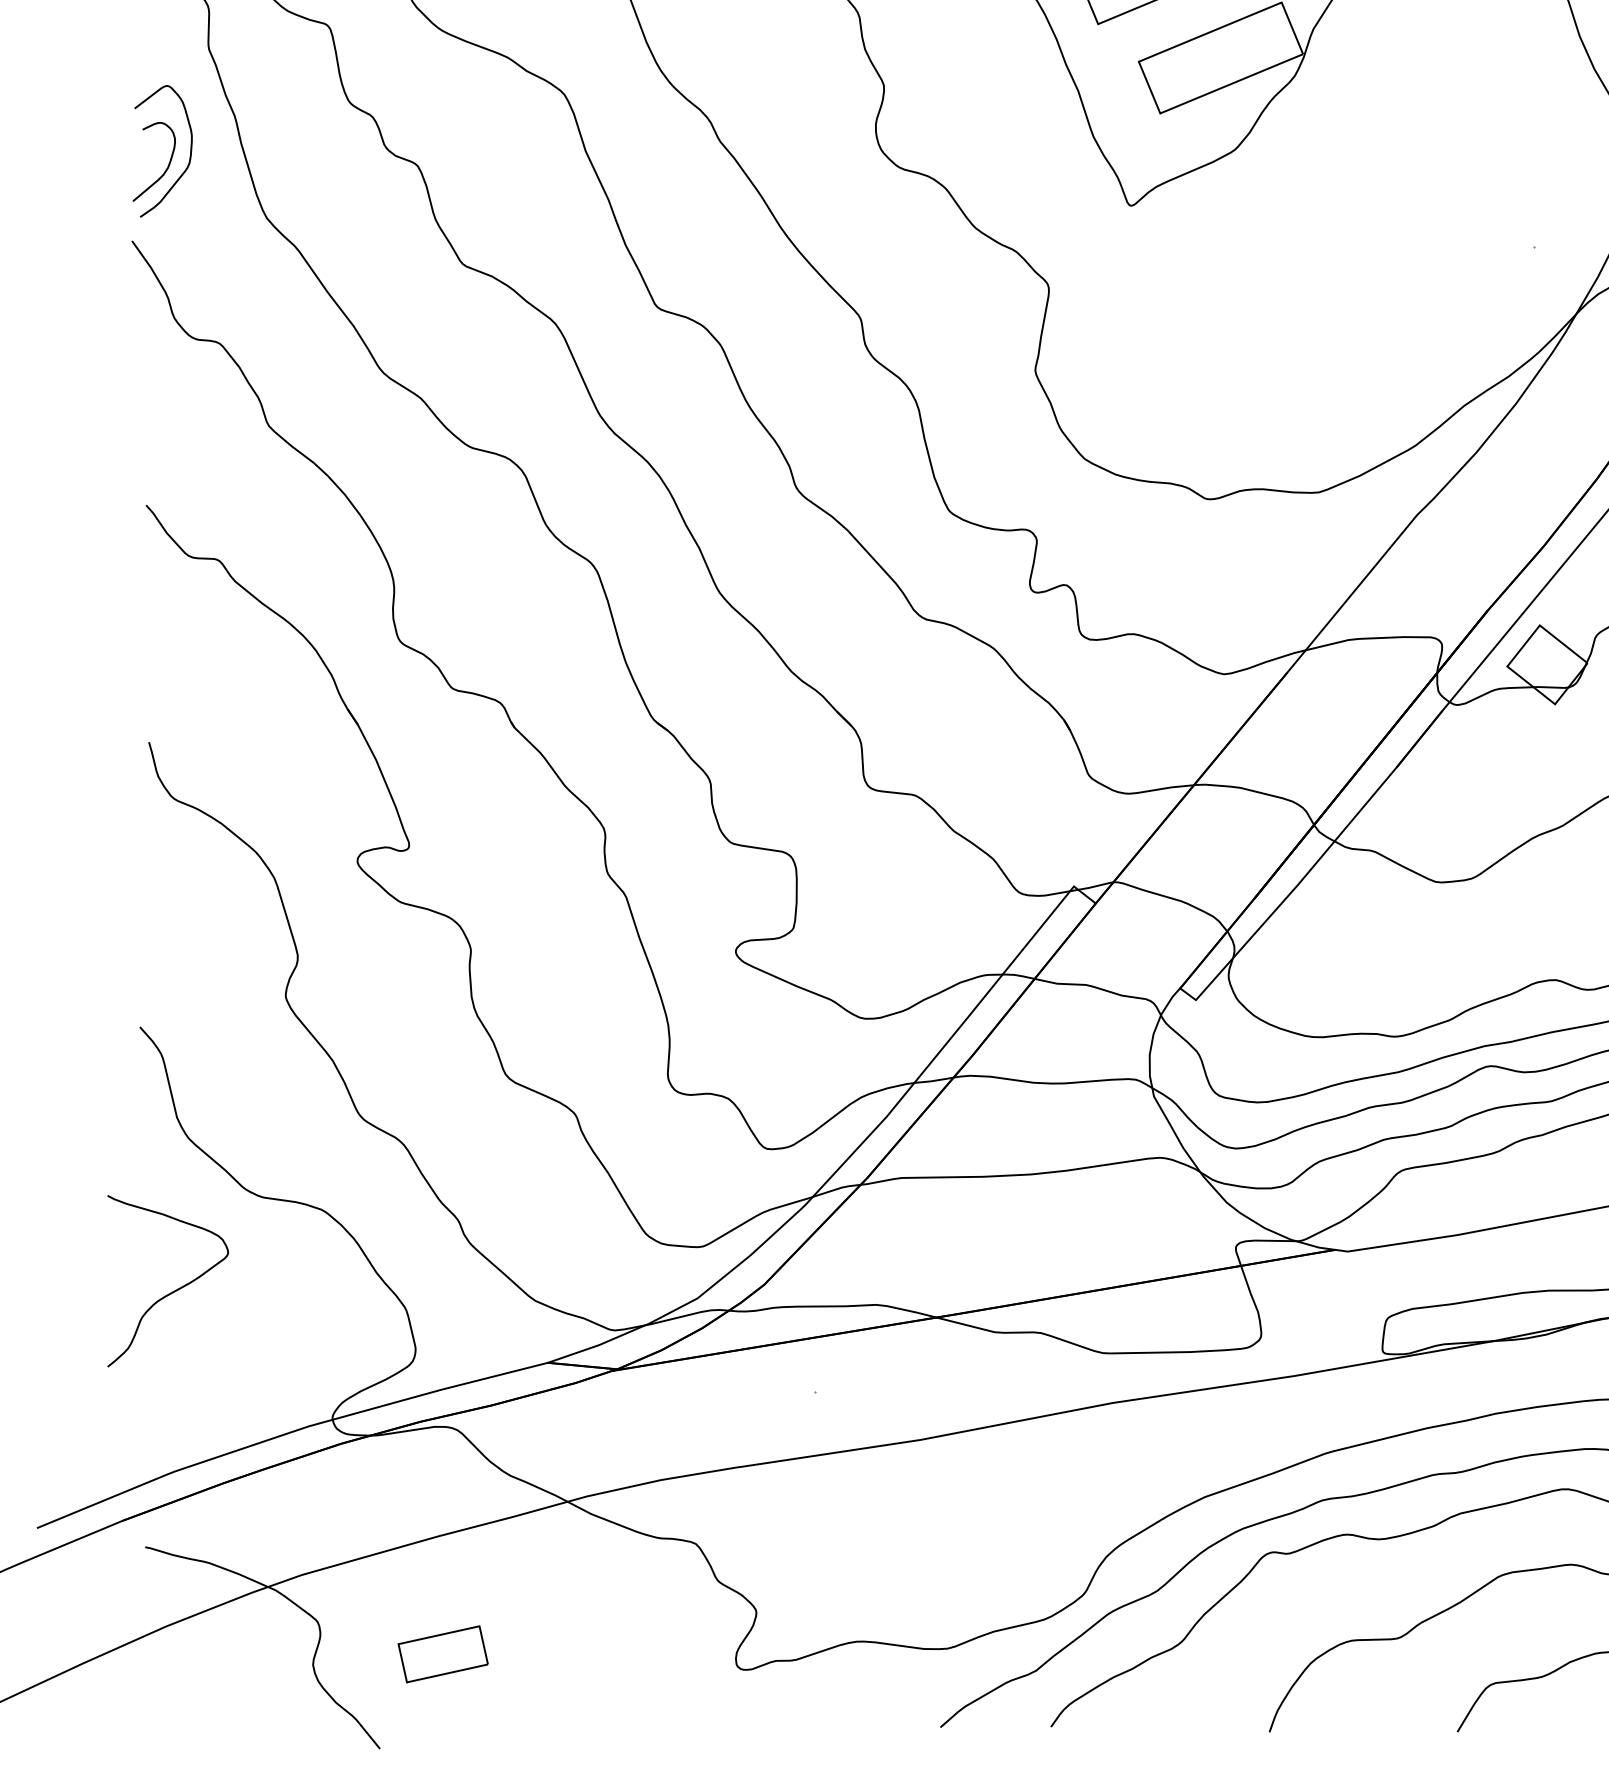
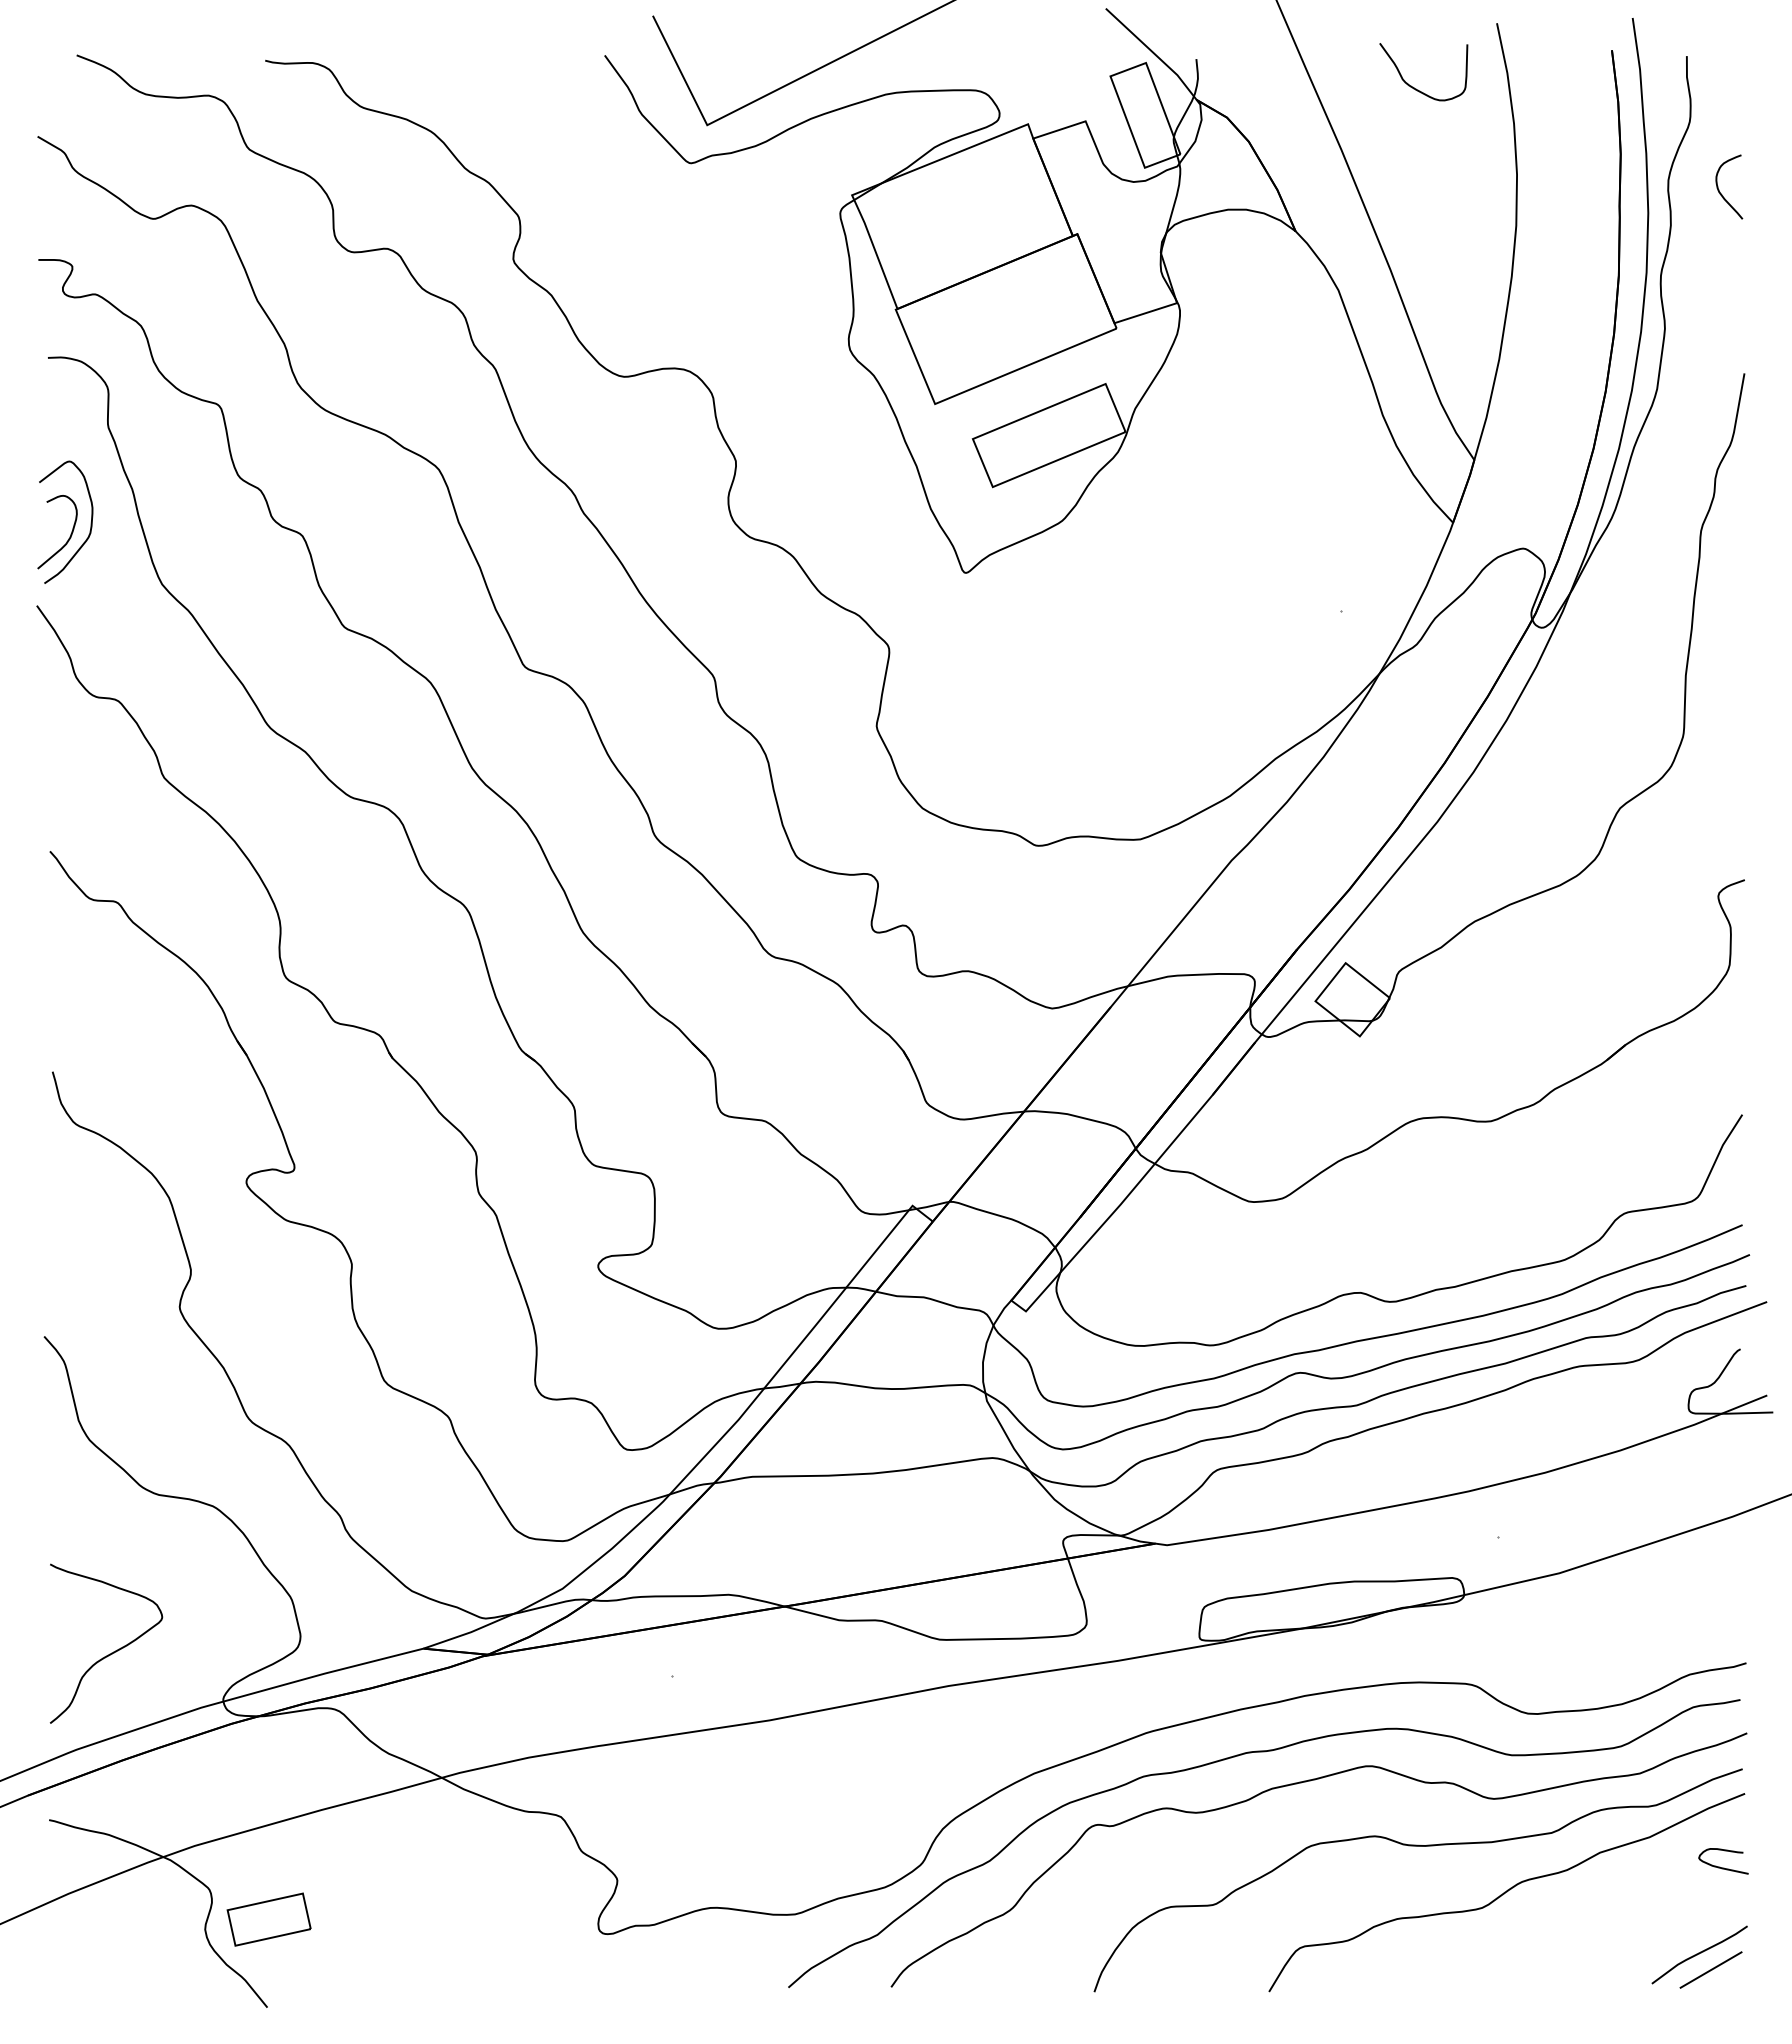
curve: (173, 1290) -> (111, 1652), moved
part: (442, 1654) -> (268, 1919), moved

